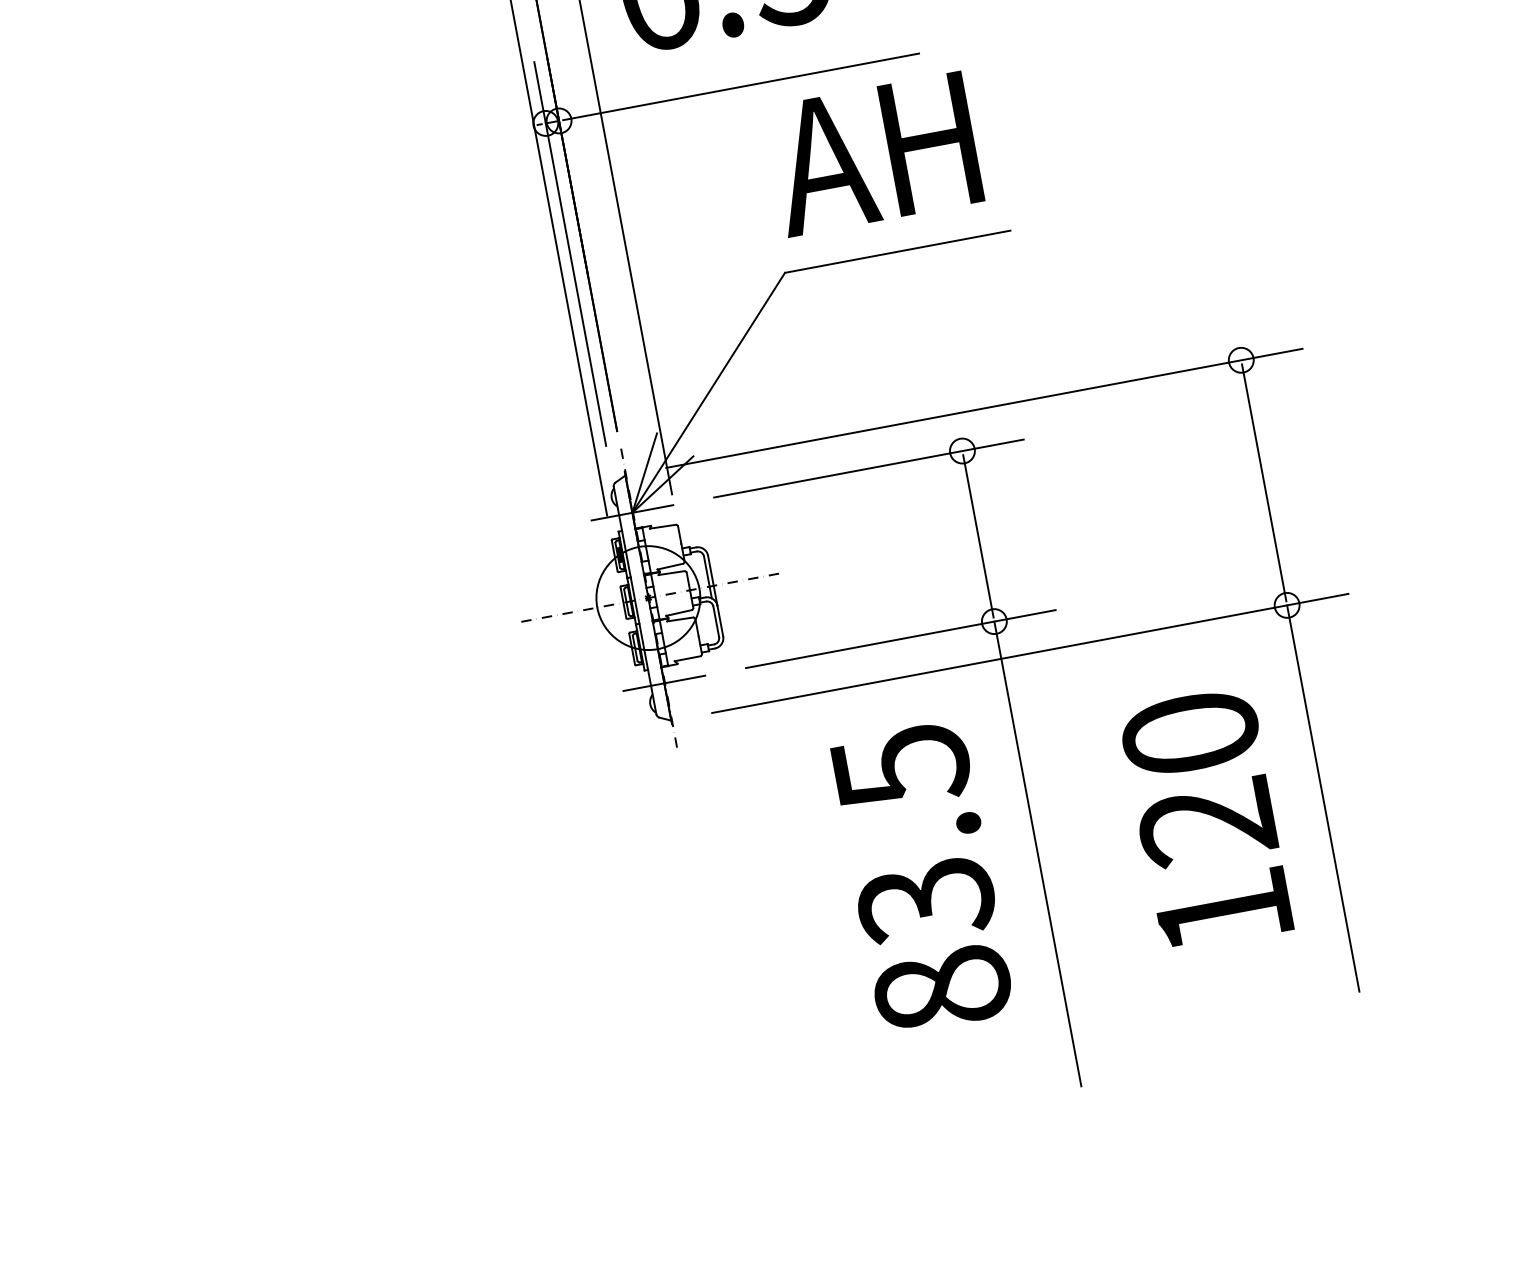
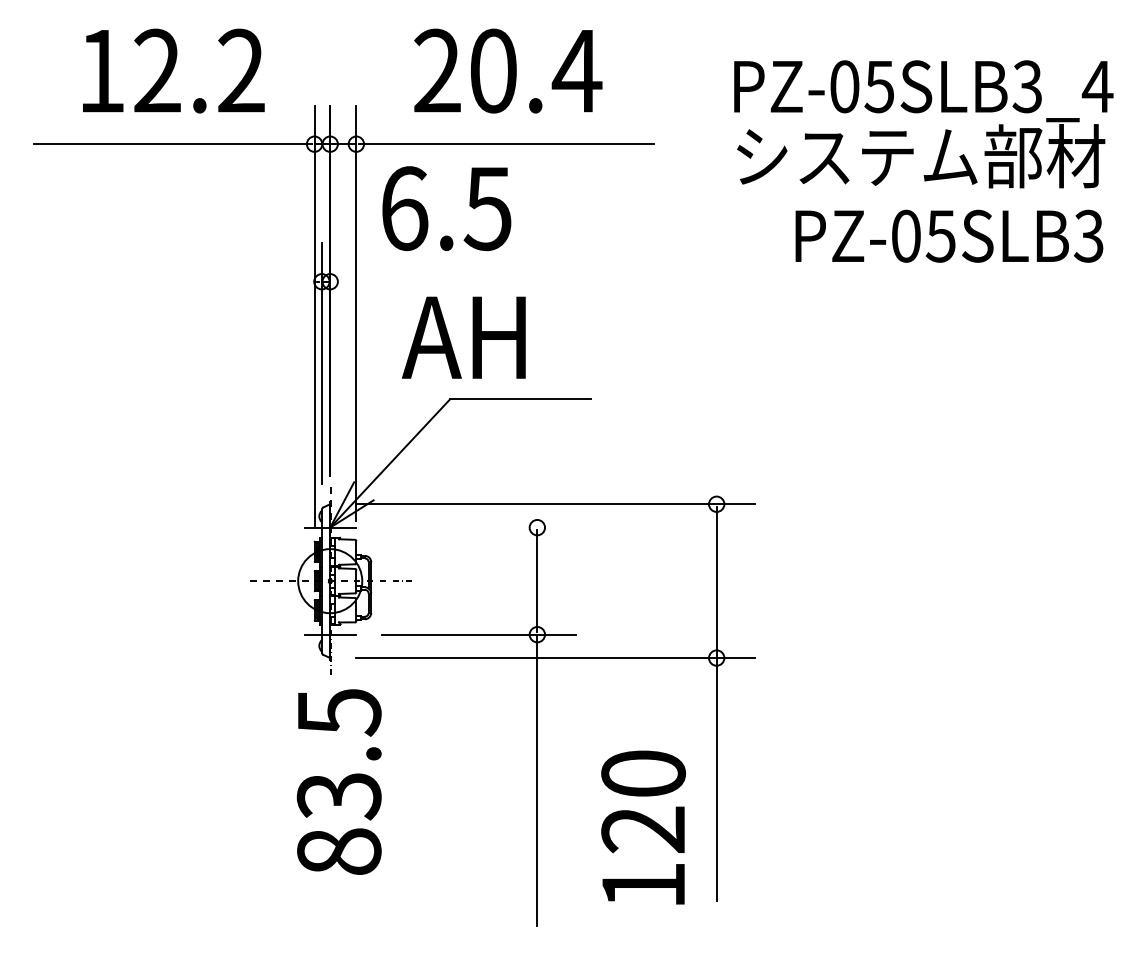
line: (741, 86) -> (444, 281), removed
text: (874, 153) -> (463, 337), moved
line: (868, 468) -> (478, 527), removed
text: (1206, 819) -> (643, 827), moved
text: (920, 877) -> (338, 781), moved

